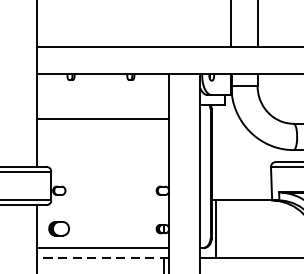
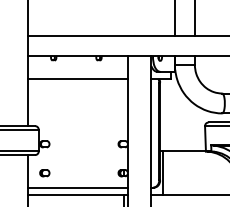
line: (102, 119) -> (77, 79), moved
part: (58, 229) -> (44, 173), size x0.62
line: (102, 257) -> (77, 194), dashed -> solid

